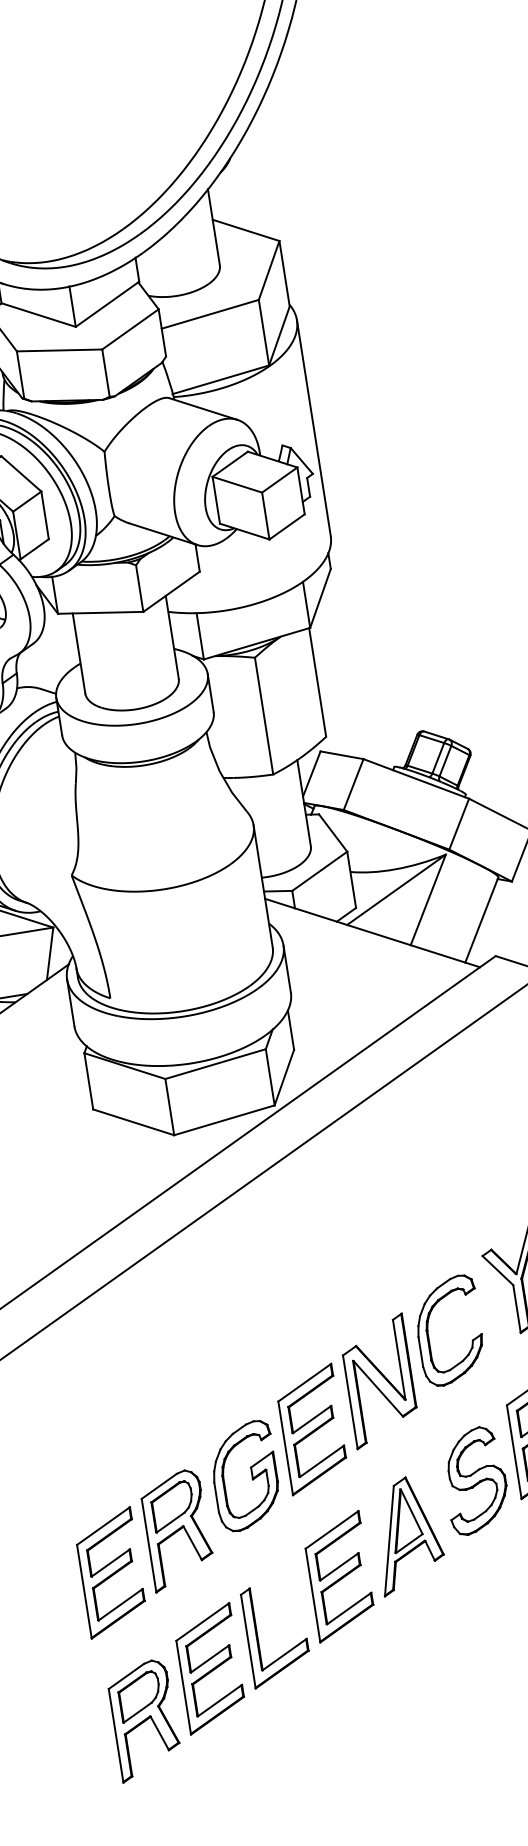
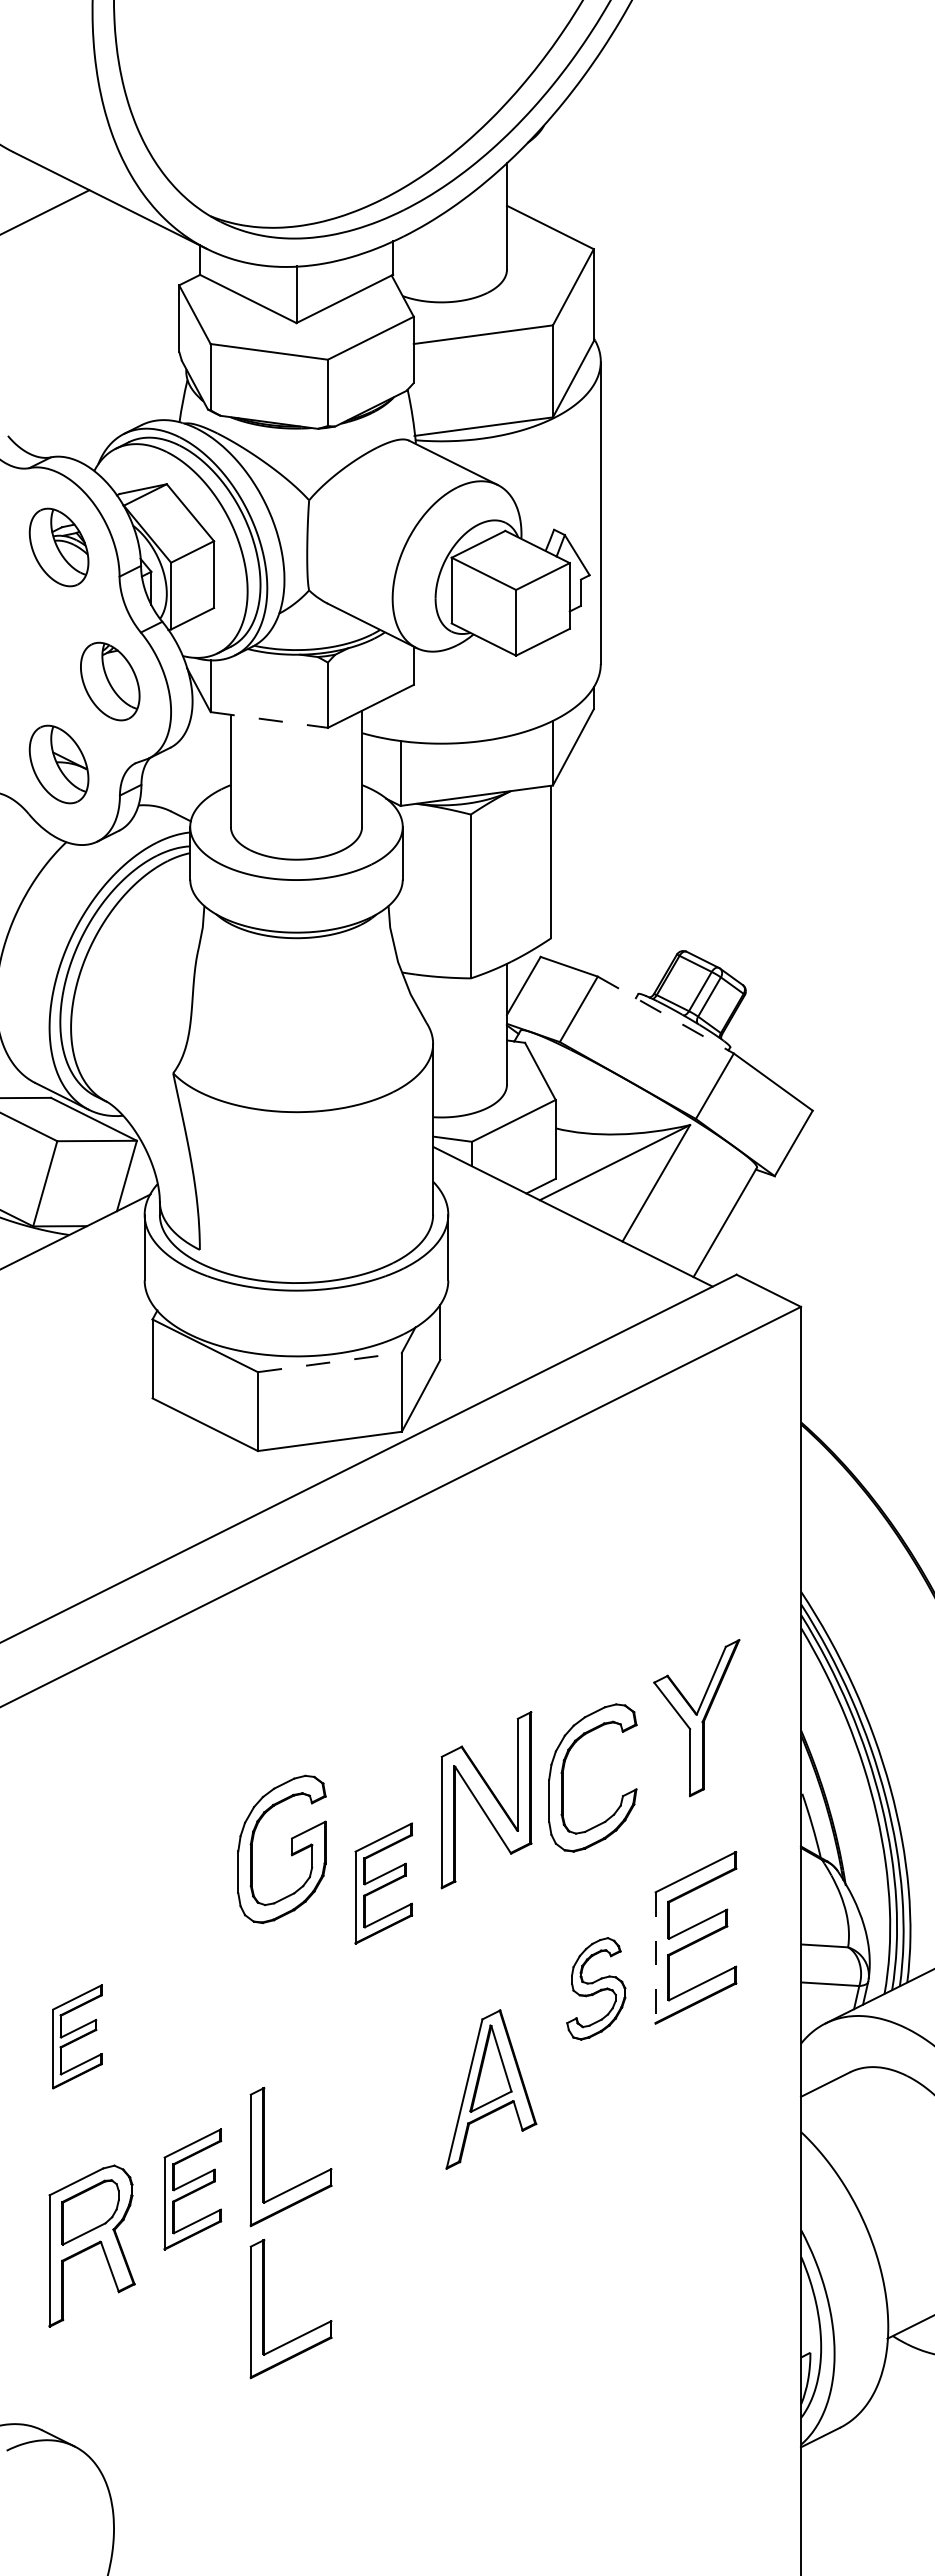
line: (100, 613) -> (269, 720), solid -> dashed
line: (416, 779) -> (666, 1015), solid -> dashed
line: (215, 1064) -> (329, 1362), solid -> dashed
part: (379, 1381) -> (486, 1800), moved
part: (311, 1429) -> (383, 1883), size x0.7
line: (514, 1452) -> (655, 1958), solid -> dashed
part: (251, 1474) -> (291, 1848), moved
part: (474, 1480) -> (595, 1988), size x0.7
part: (177, 1530) -> (177, 1992), removed
part: (408, 1534) -> (491, 2089), moved
part: (110, 1572) -> (77, 2036), size x0.6
part: (339, 1576) -> (389, 2090), removed
part: (209, 1668) -> (192, 2189), size x0.7
part: (274, 1745) -> (264, 2308), added

